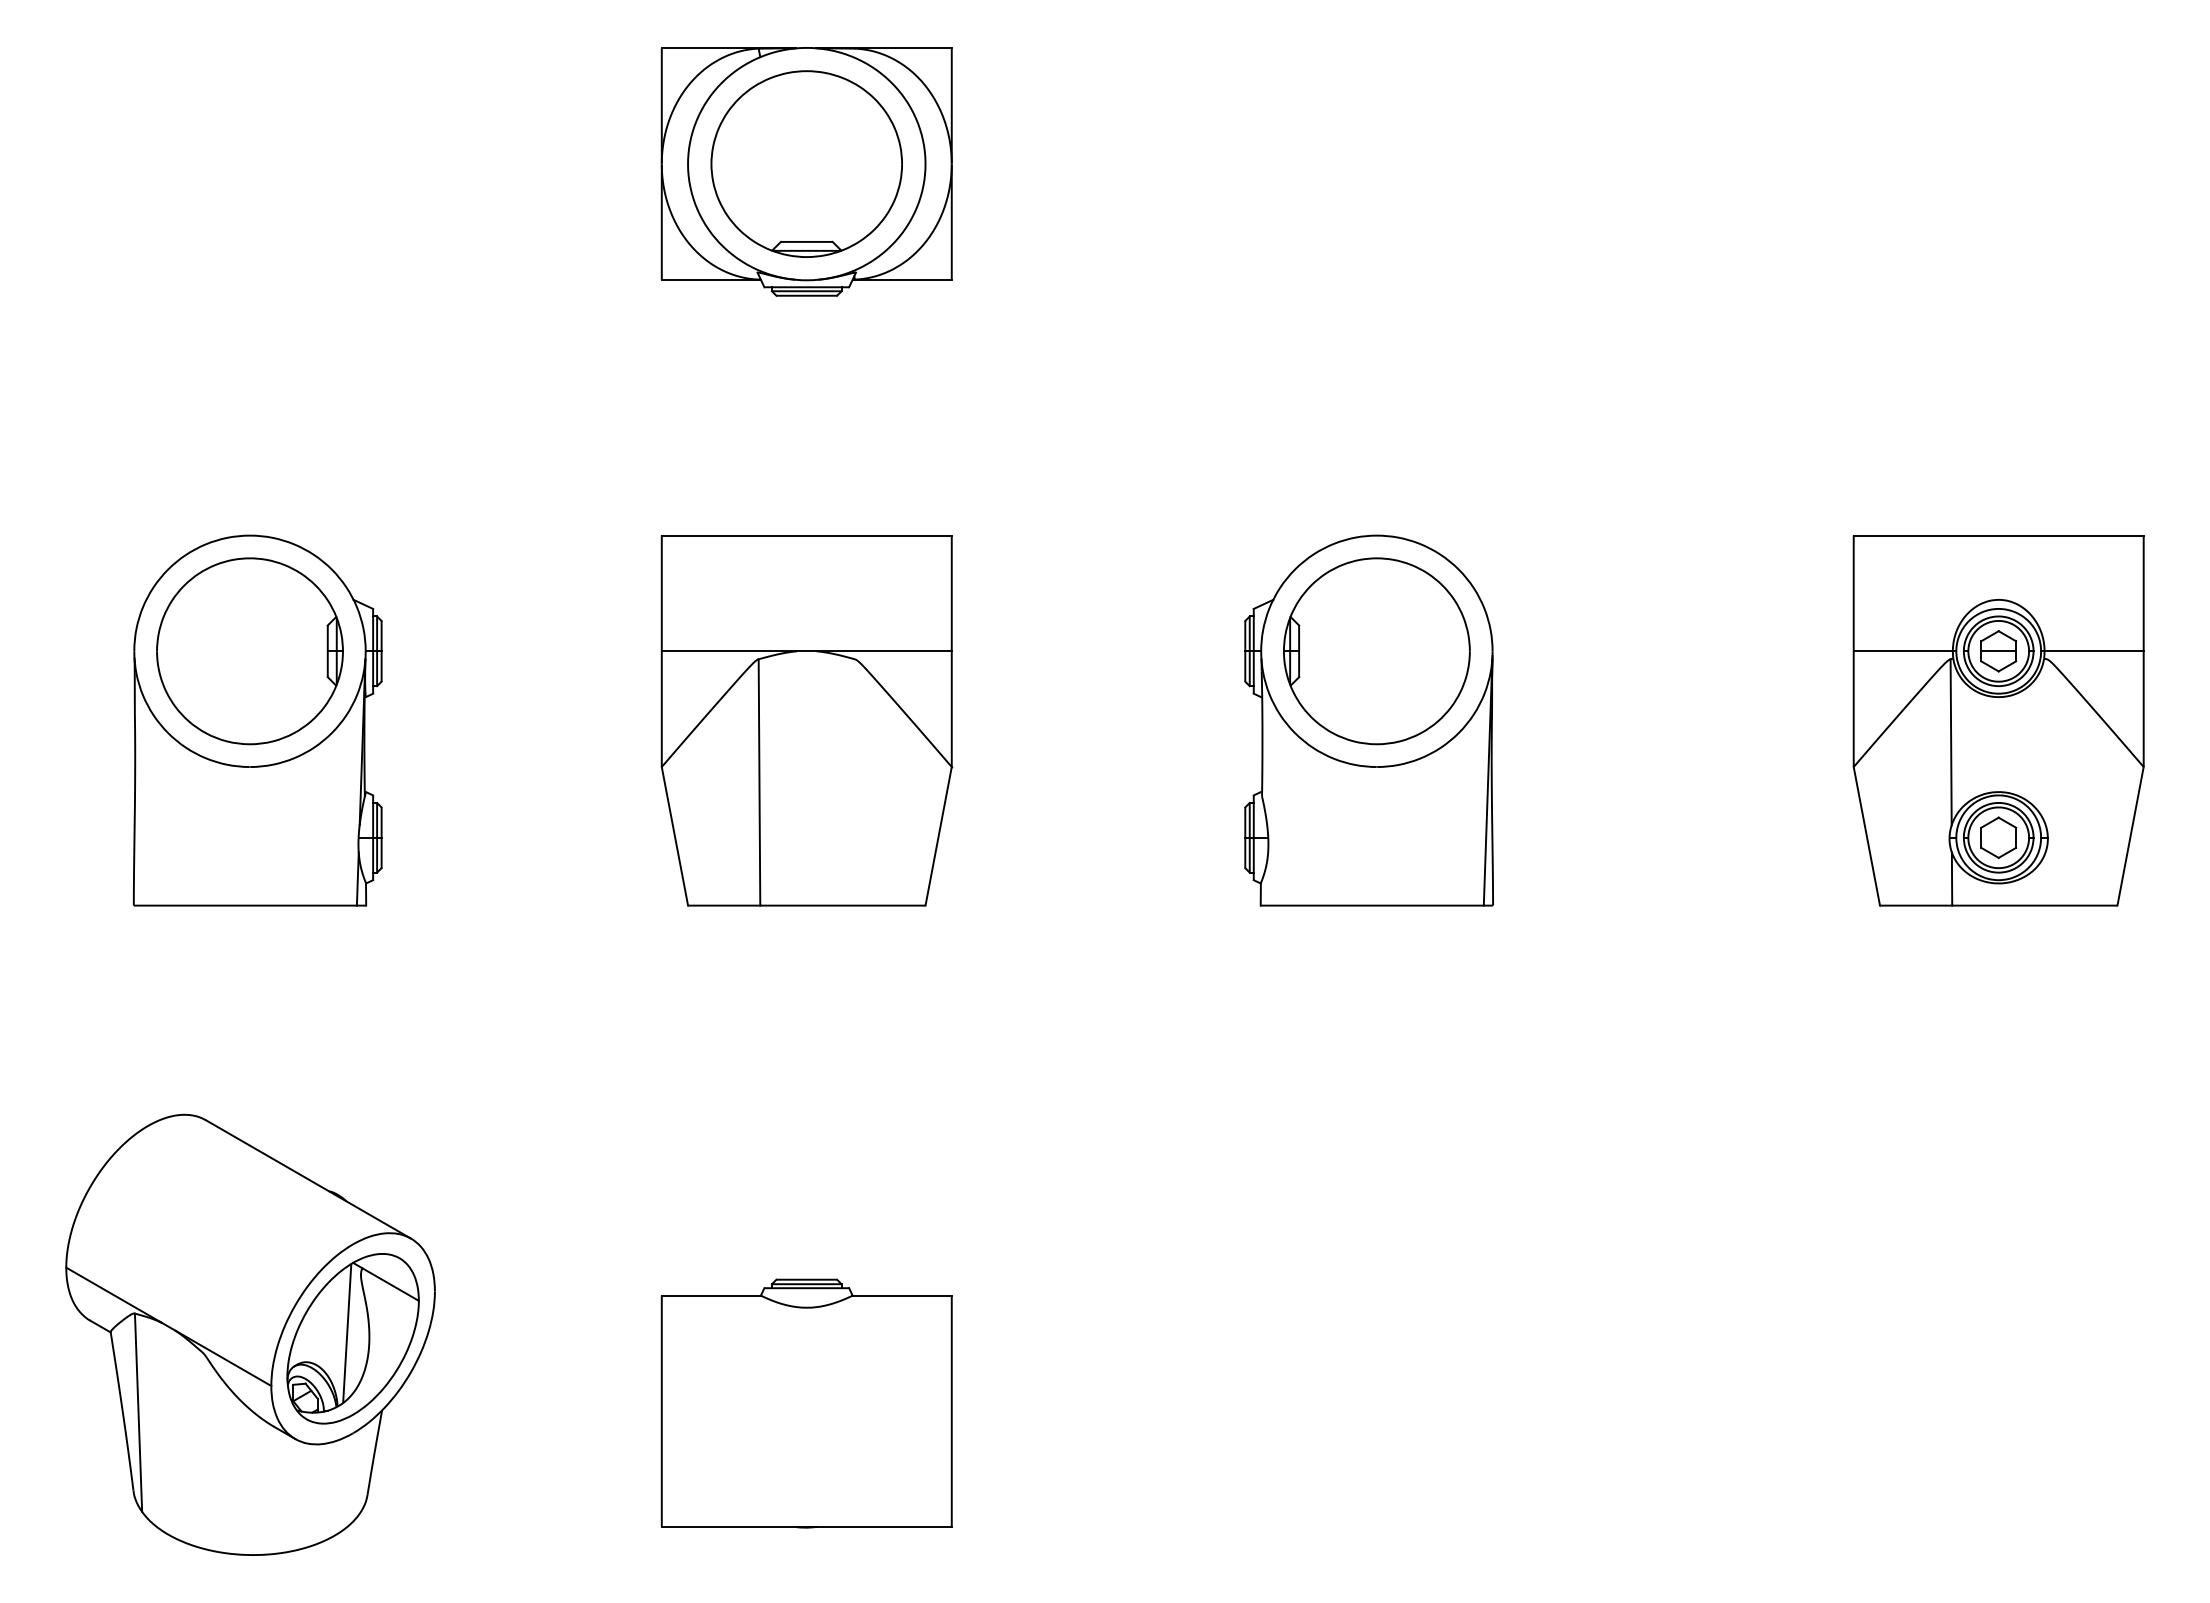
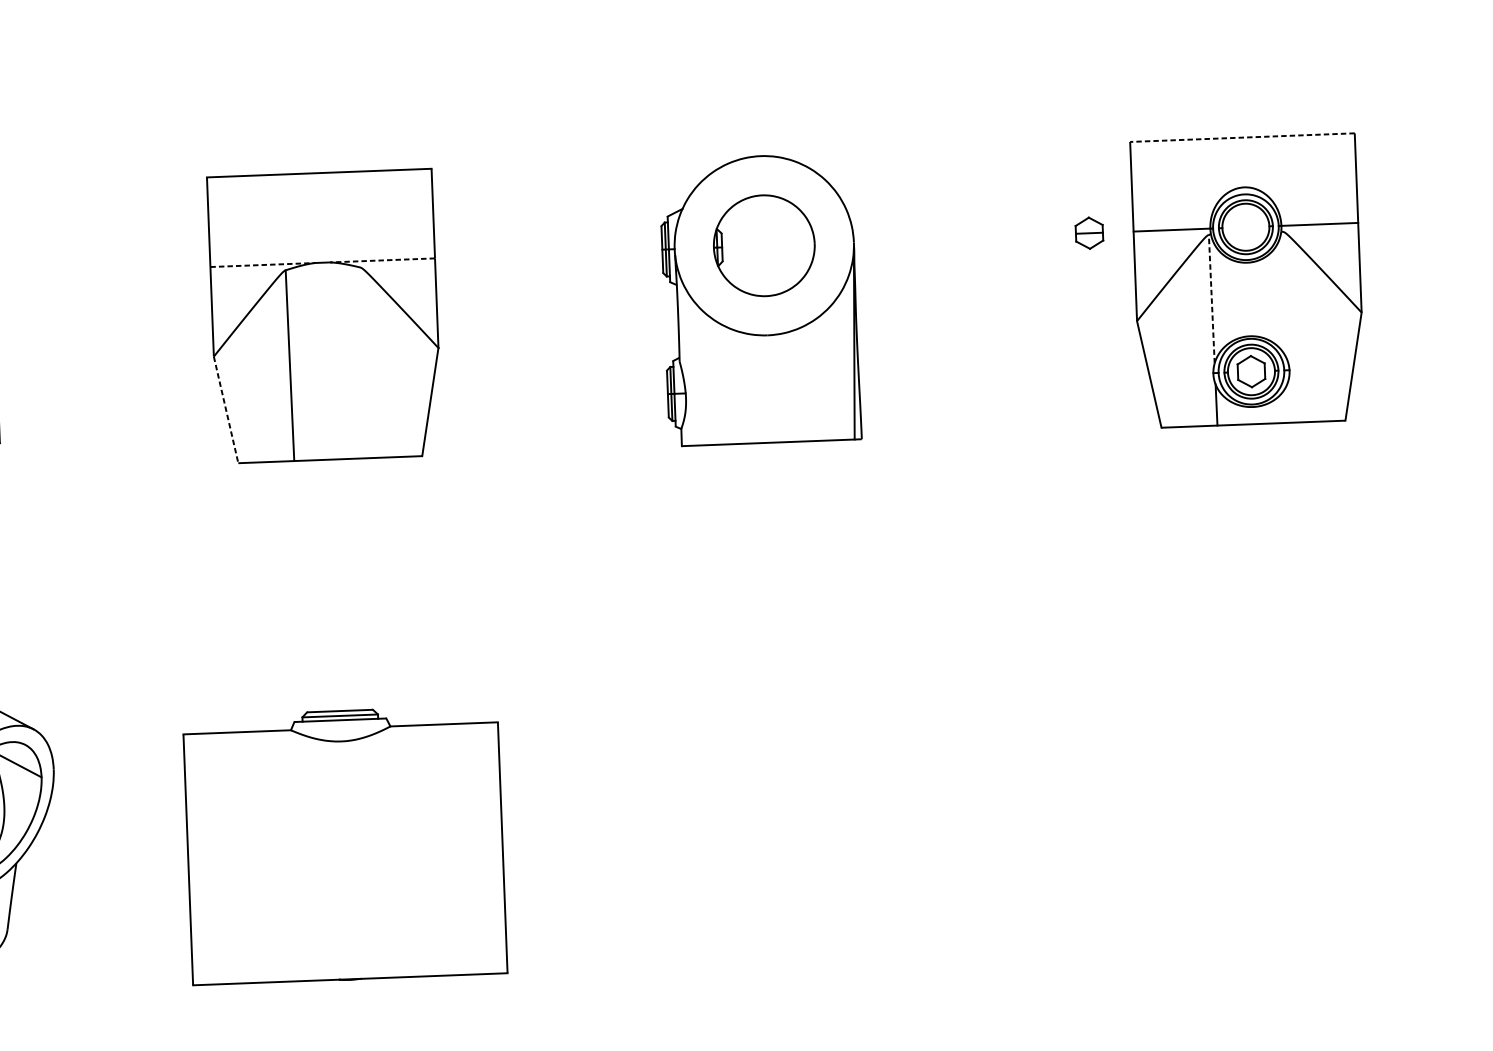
line: (1998, 535) -> (1242, 137), solid -> dashed
line: (729, 651) -> (262, 265), solid -> dashed
line: (884, 651) -> (382, 260), solid -> dashed
part: (1376, 651) -> (763, 245), size x0.7
part: (1998, 651) -> (1089, 233), moved
line: (1951, 741) -> (1212, 298), solid -> dashed
line: (674, 836) -> (225, 410), solid -> dashed
part: (806, 1403) -> (344, 845), size x1.4

